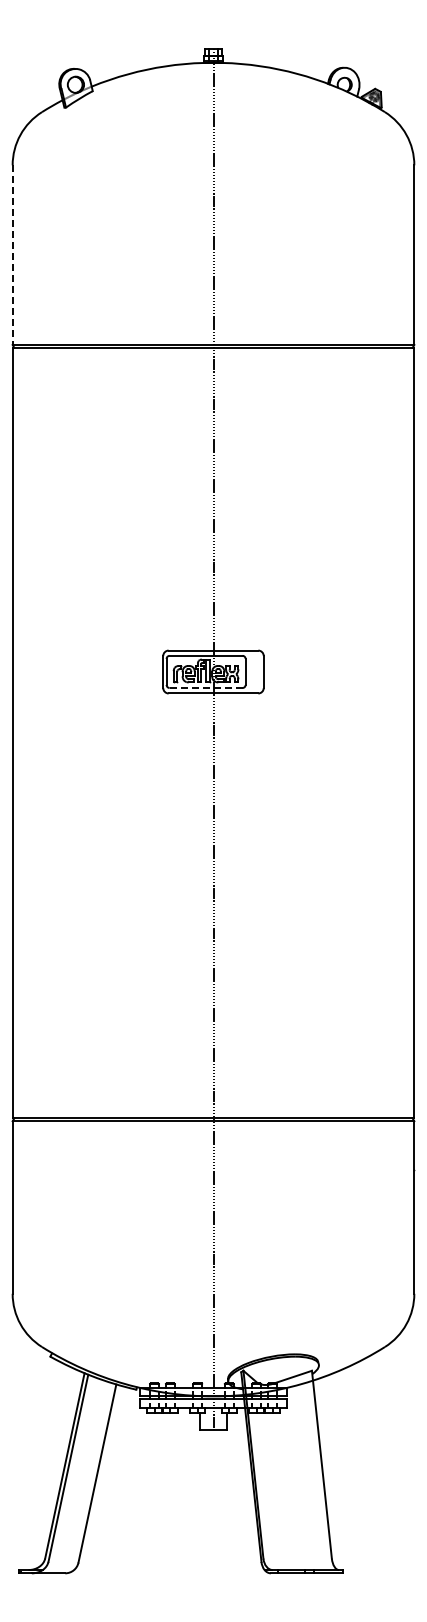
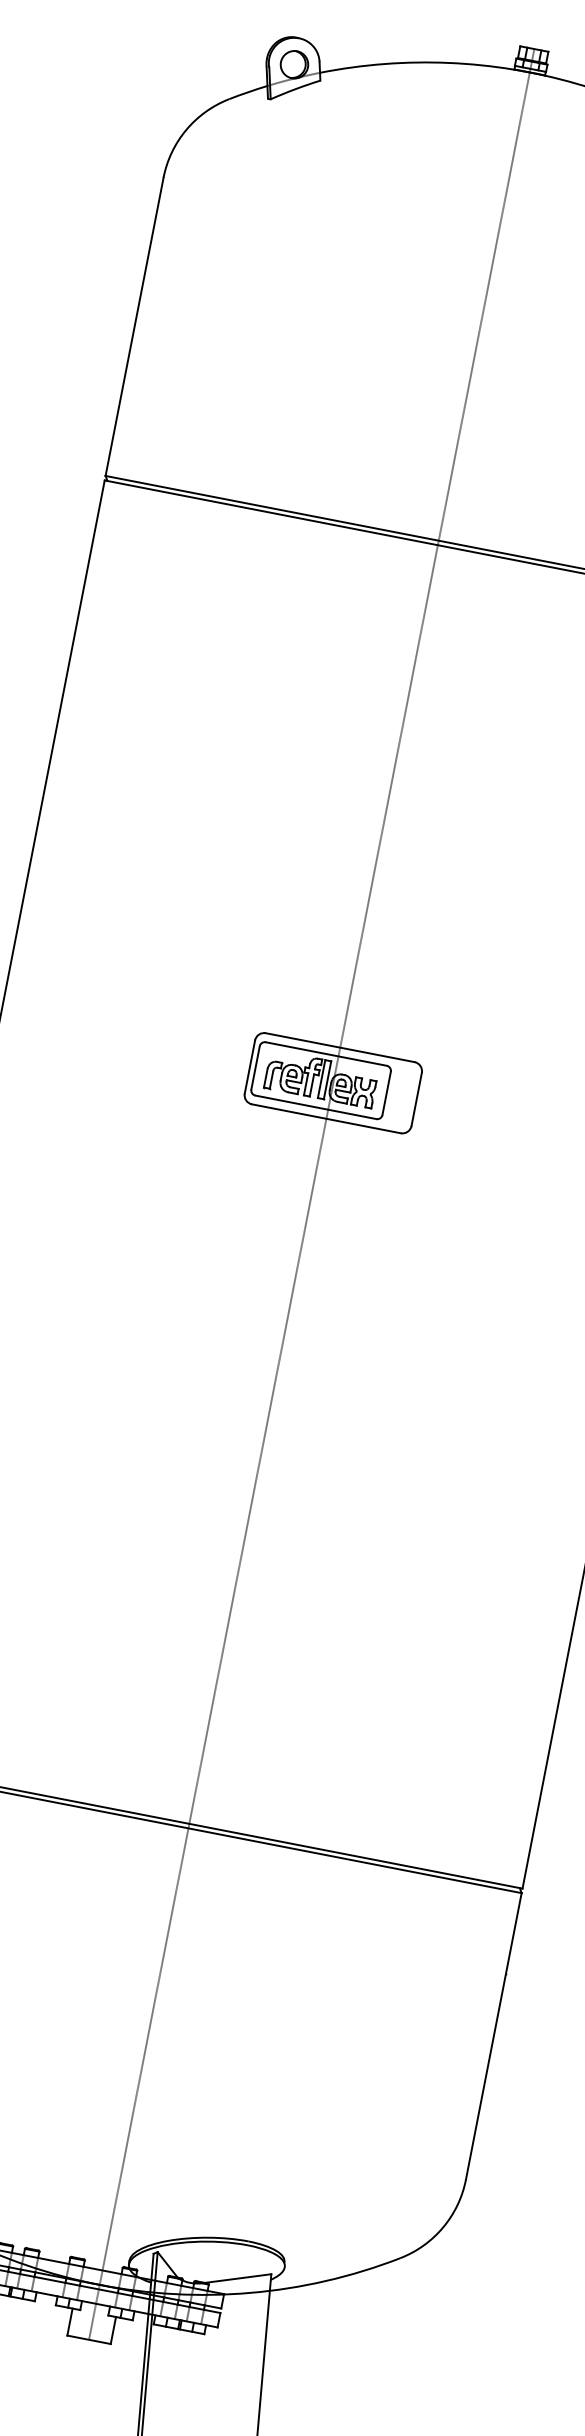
line: (12, 255) -> (134, 327), dashed -> solid
line: (206, 688) -> (316, 1108), dashed -> solid

